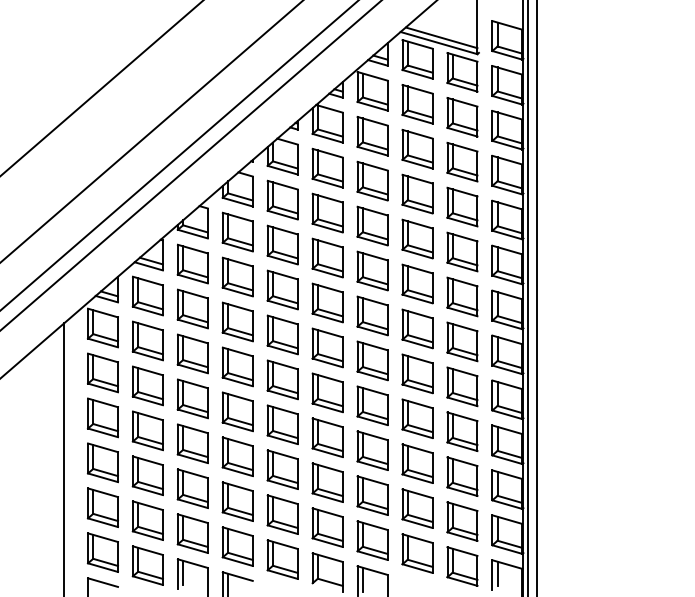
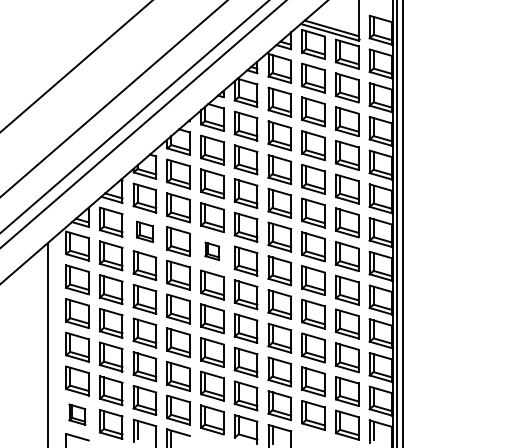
part: (192, 308) -> (144, 231), size x0.7
part: (282, 334) -> (212, 251), size x0.6
part: (102, 552) -> (77, 414), size x0.7

